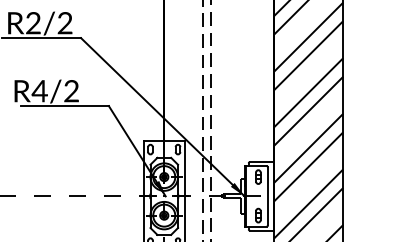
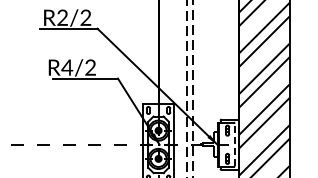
line: (267, 195) -> (234, 144), solid -> dashed

